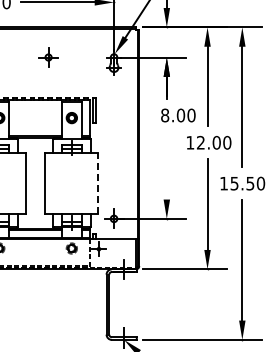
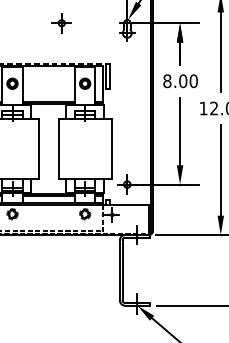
text: (178, 115) -> (180, 81), moved
line: (166, 165) -> (179, 131), added
line: (98, 182) -> (111, 148), dashed -> solid

